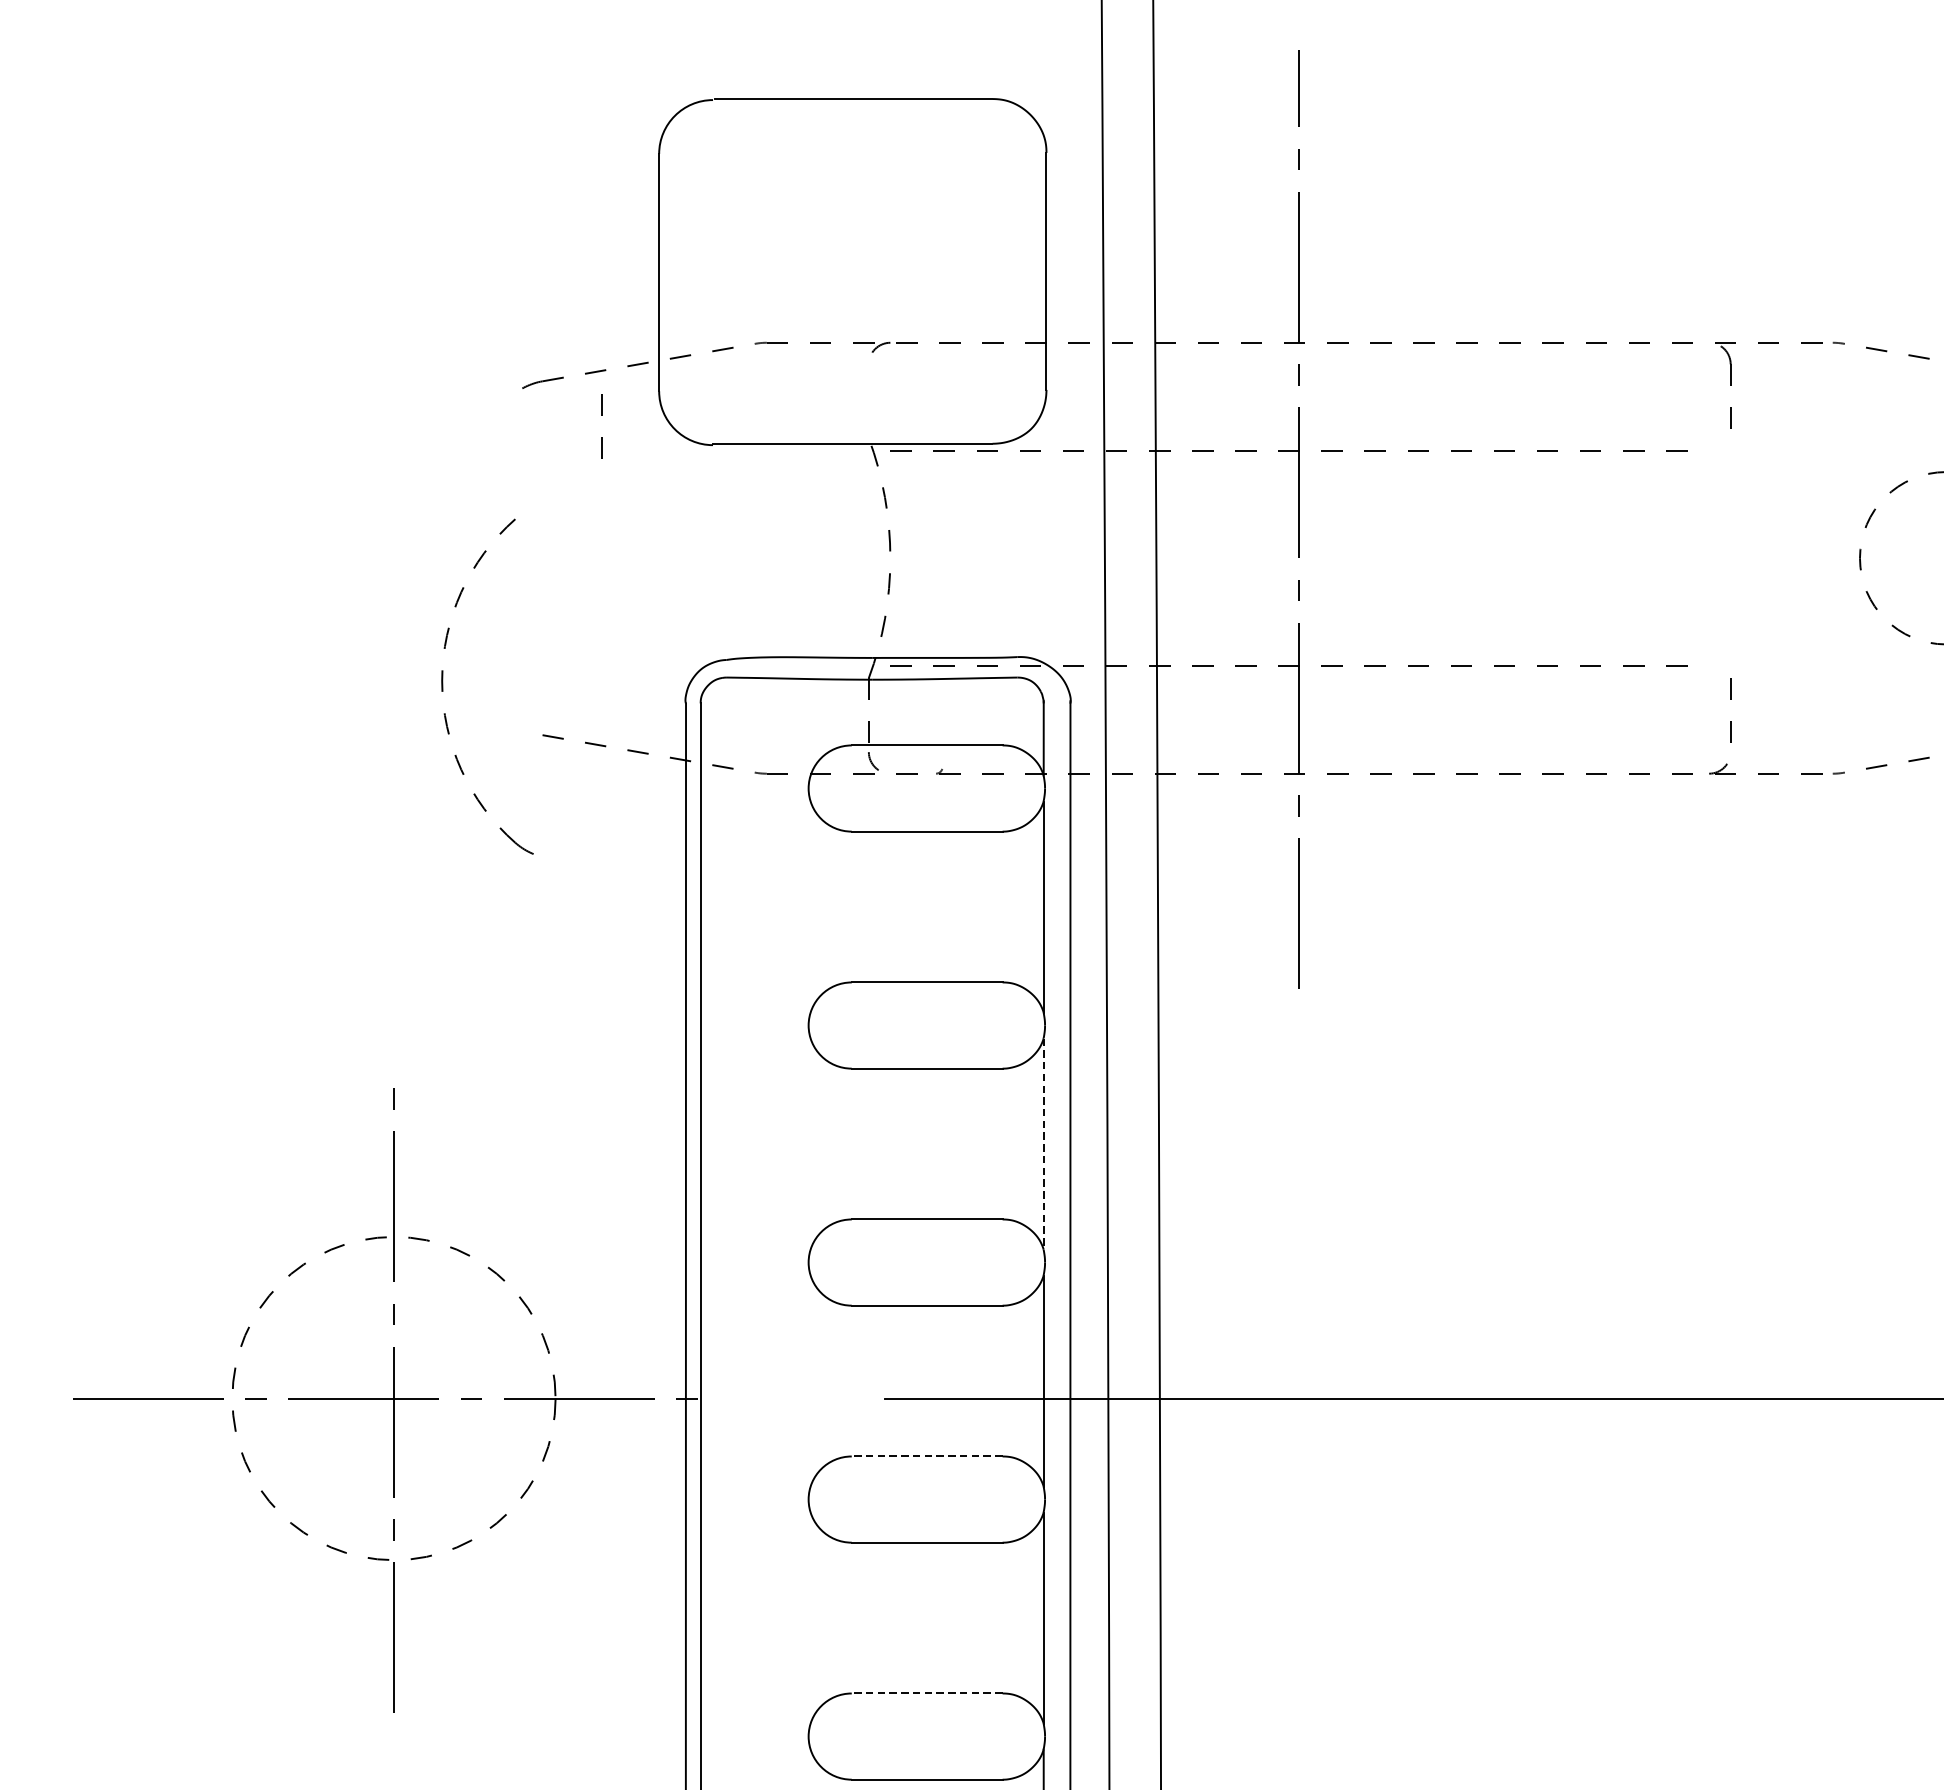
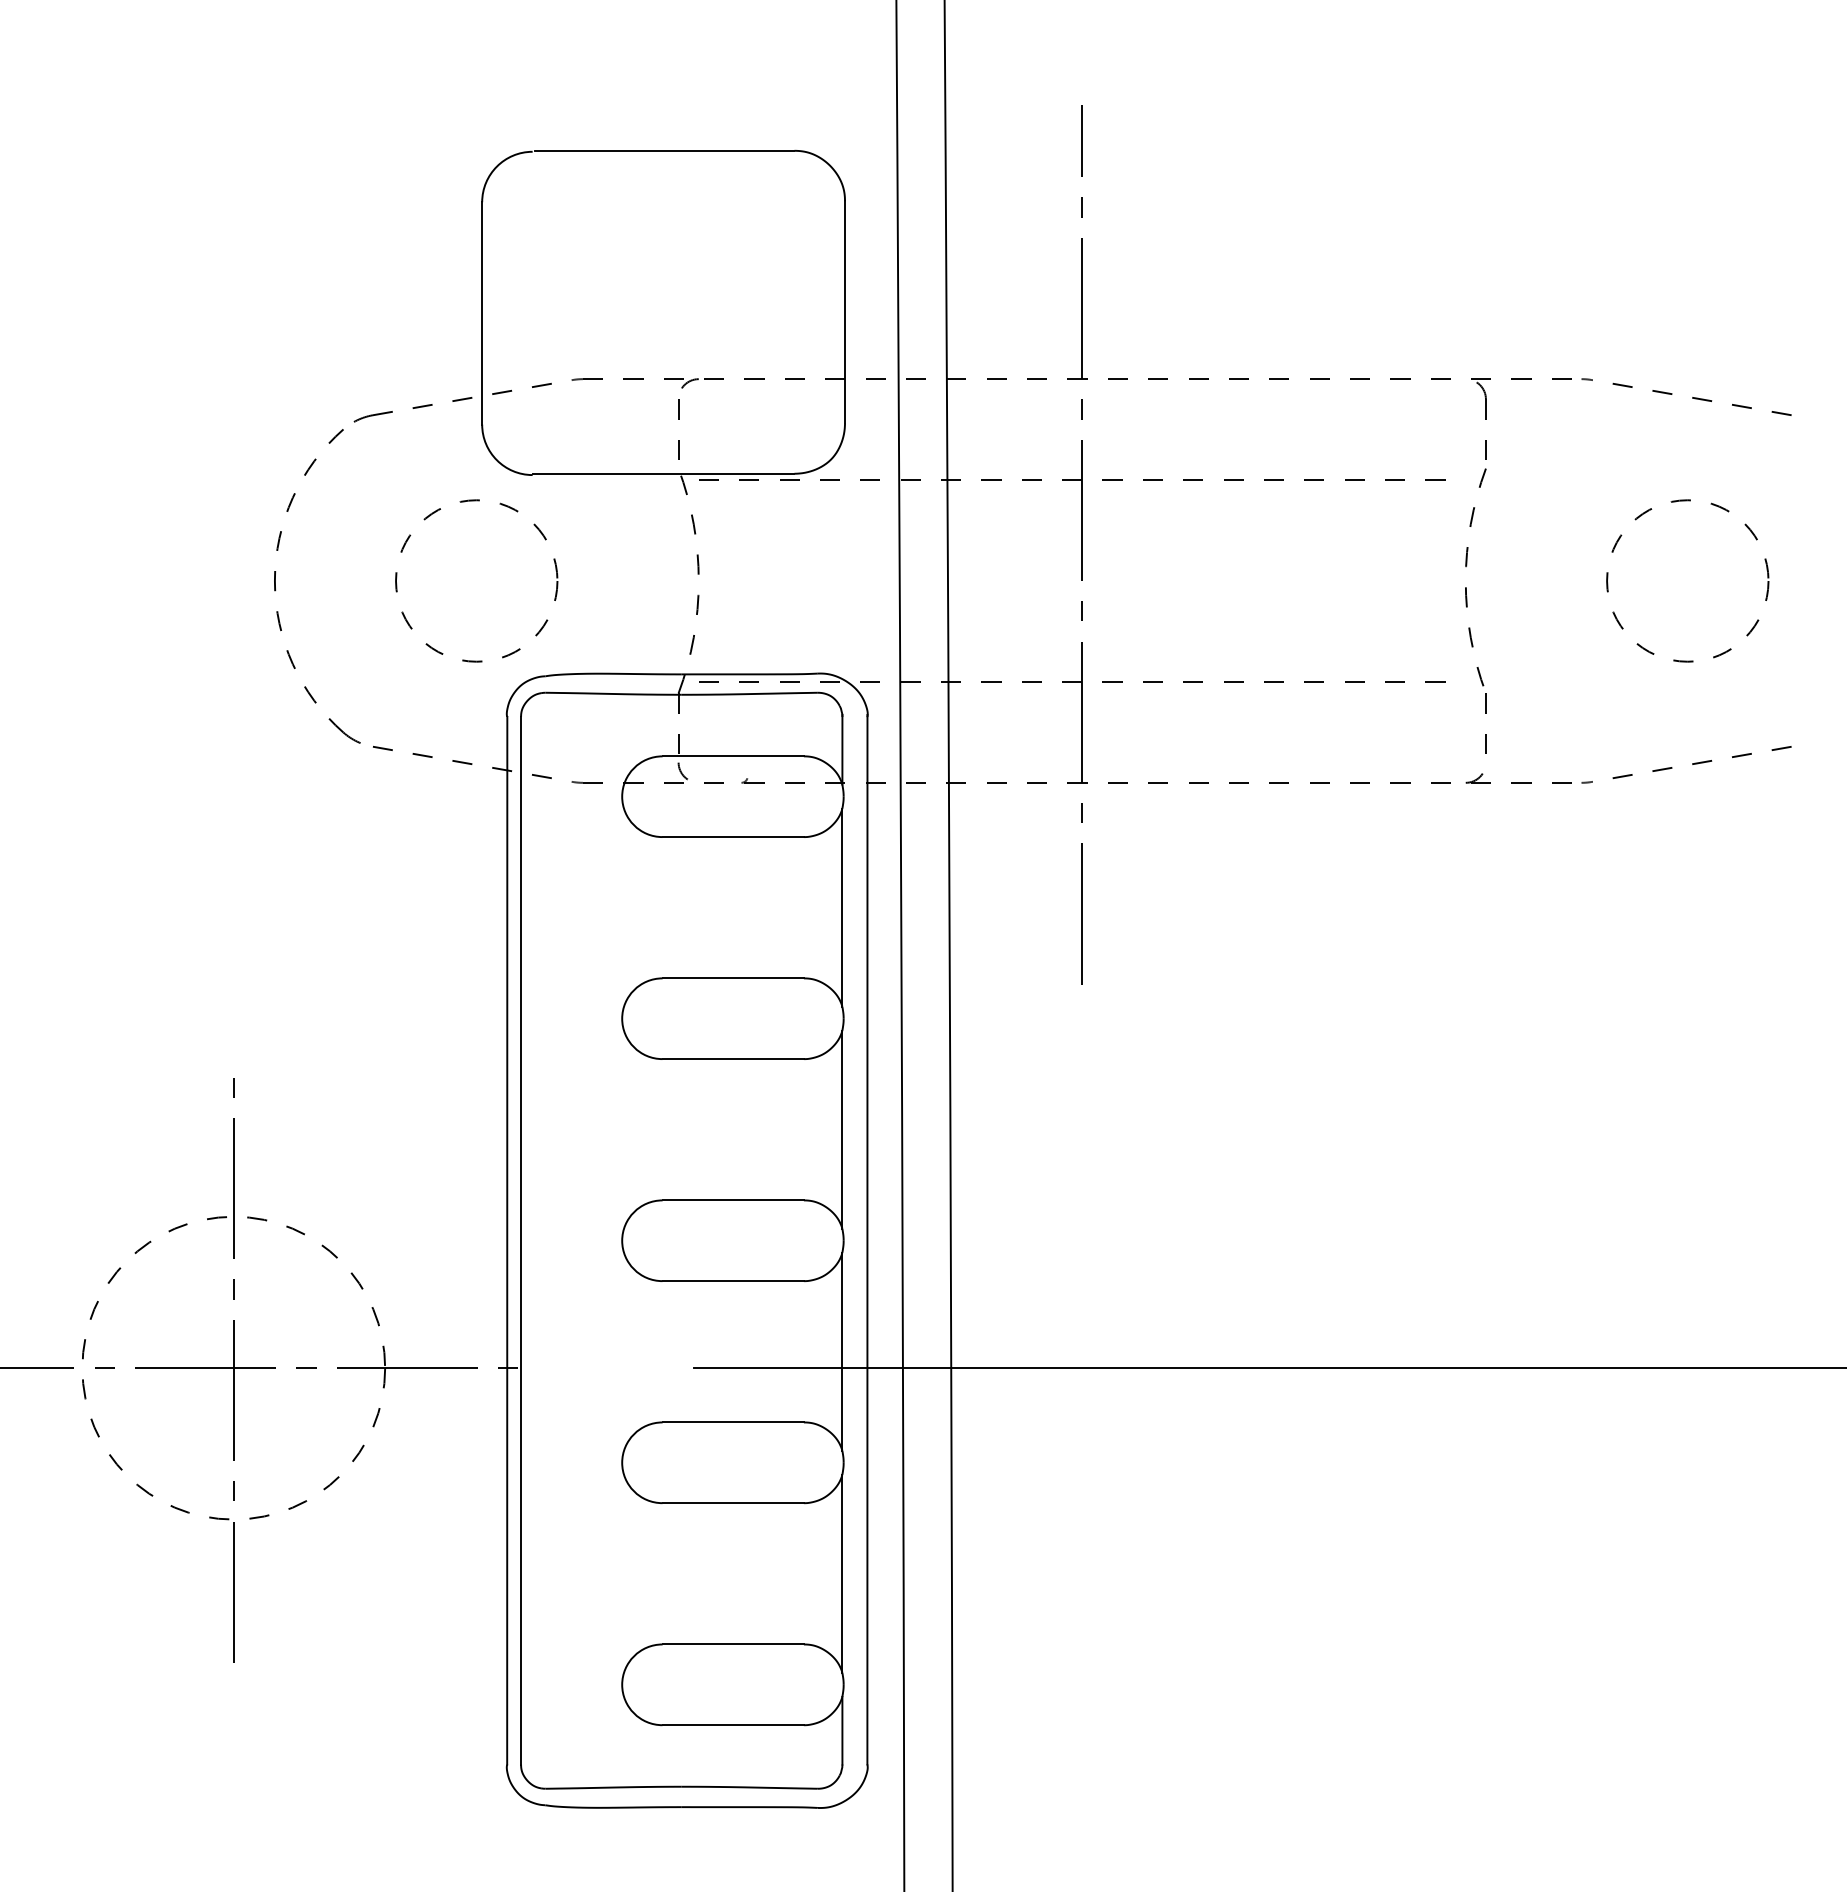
line: (601, 415) -> (678, 419), moved
arc: (1709, 543) -> (1466, 567), added
circle: (653, 557) -> (476, 580), added
part: (443, 691) -> (276, 590), moved
line: (1043, 1143) -> (842, 1129), dashed -> solid
line: (927, 1456) -> (733, 1422), dashed -> solid
line: (927, 1693) -> (733, 1644), dashed -> solid

